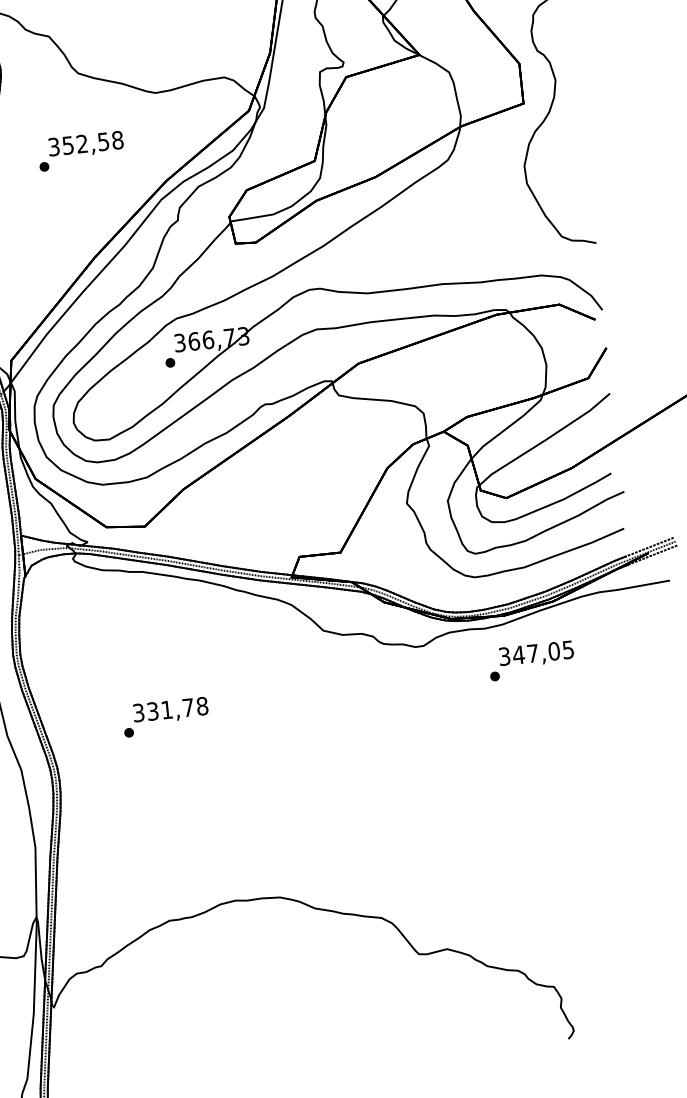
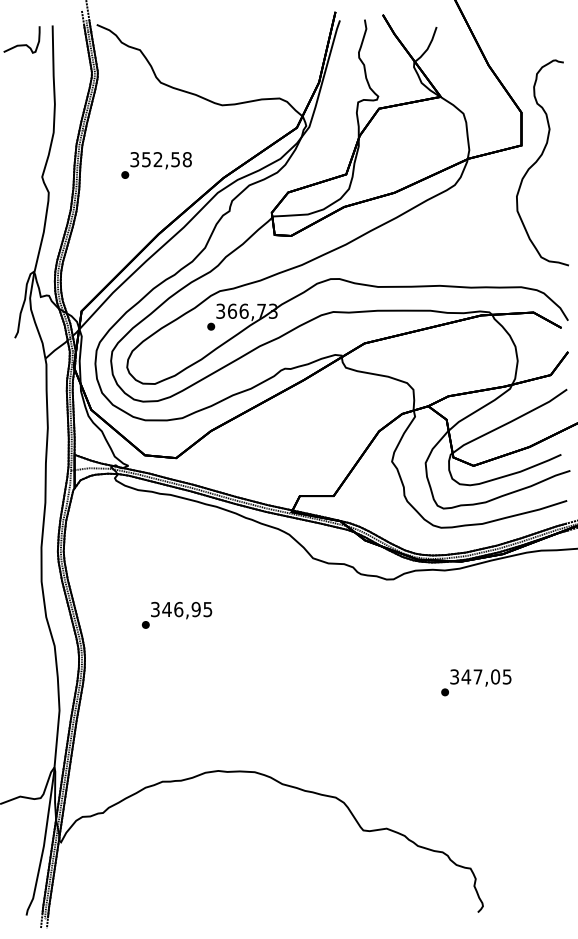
text: (81, 151) -> (156, 165), moved
text: (531, 660) -> (476, 682), moved
text: (177, 708) -> (187, 609), 331,78 -> 346,95

